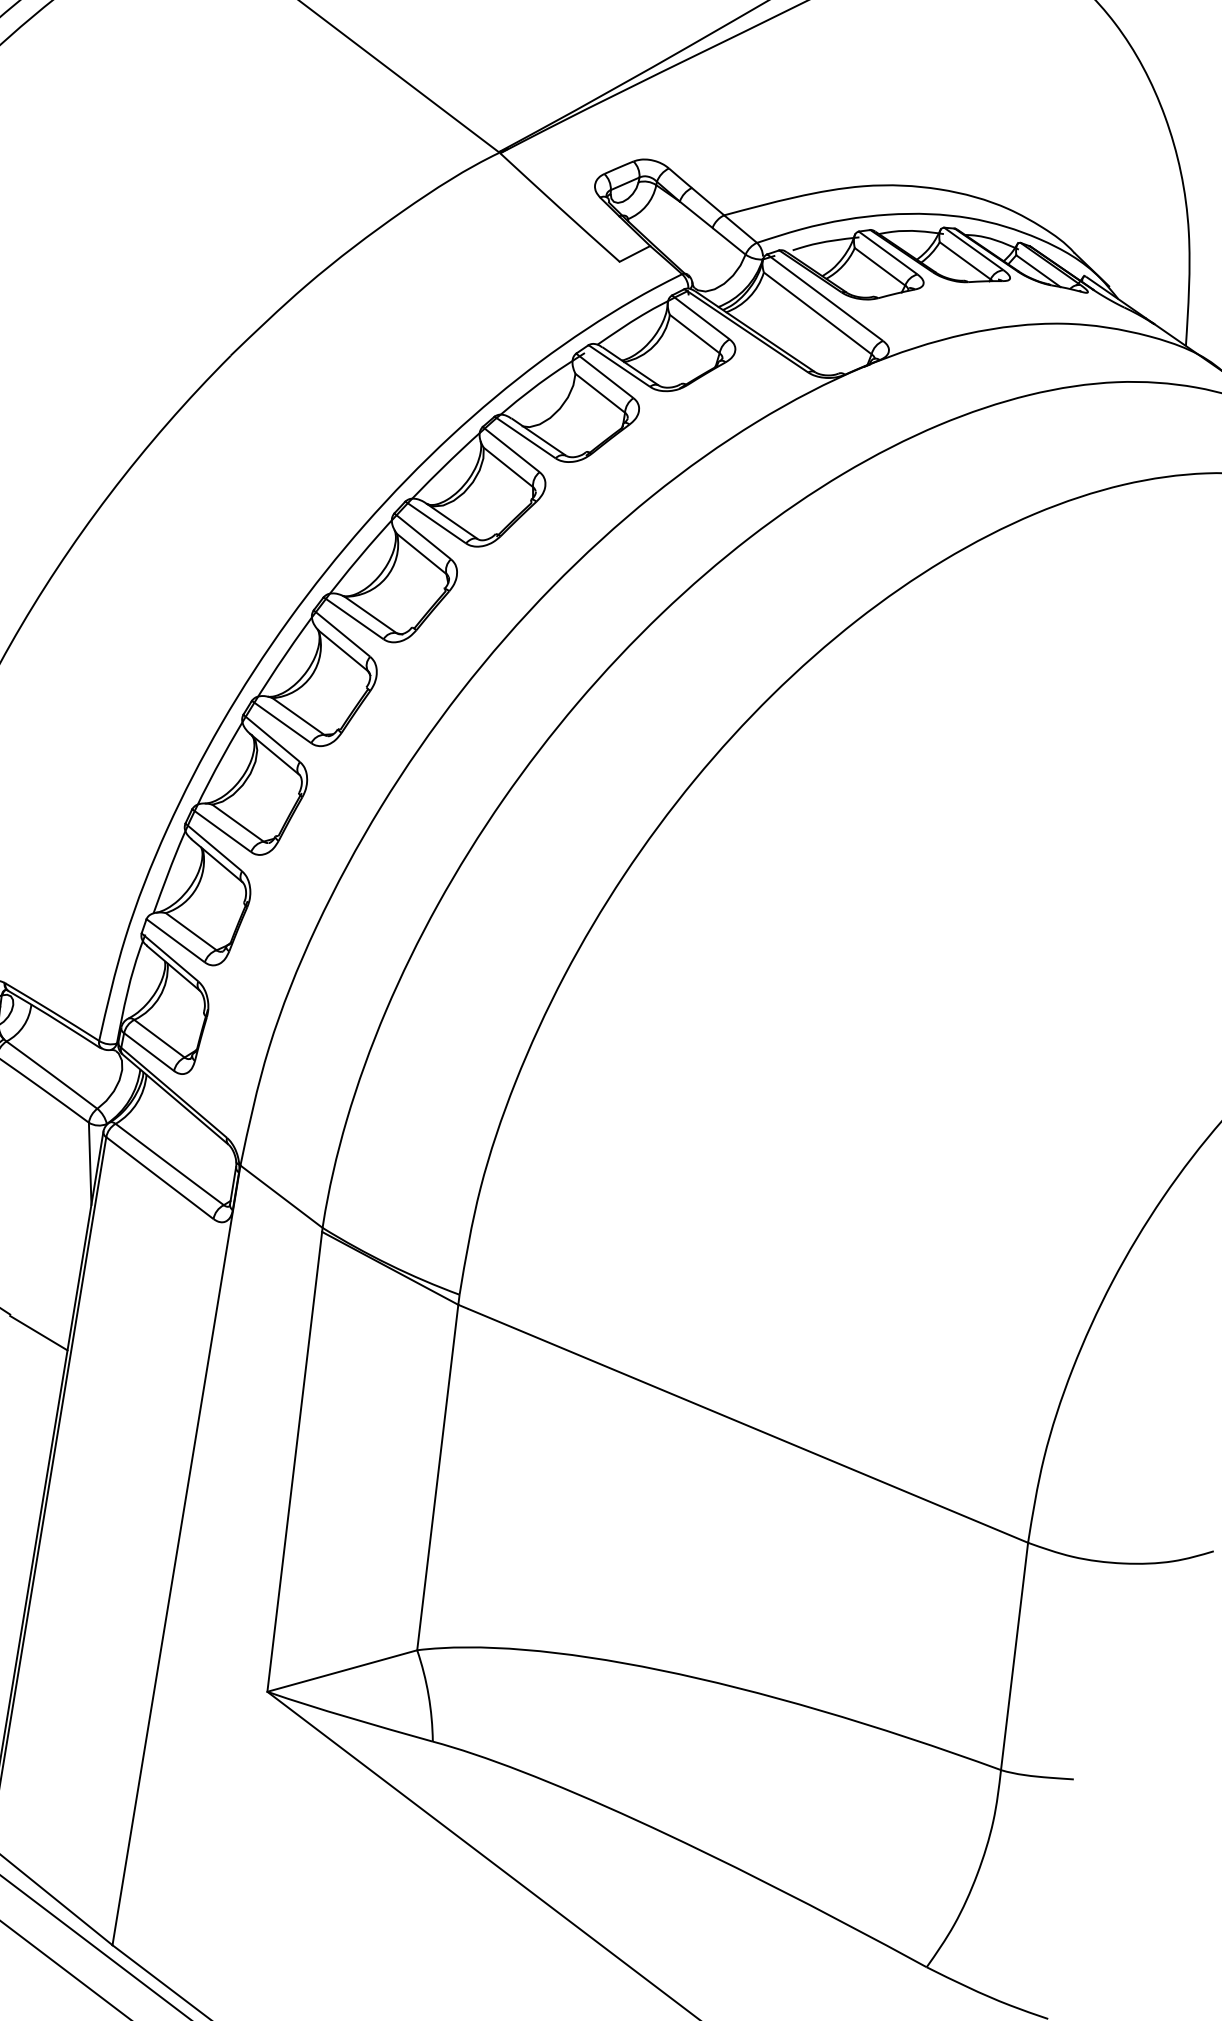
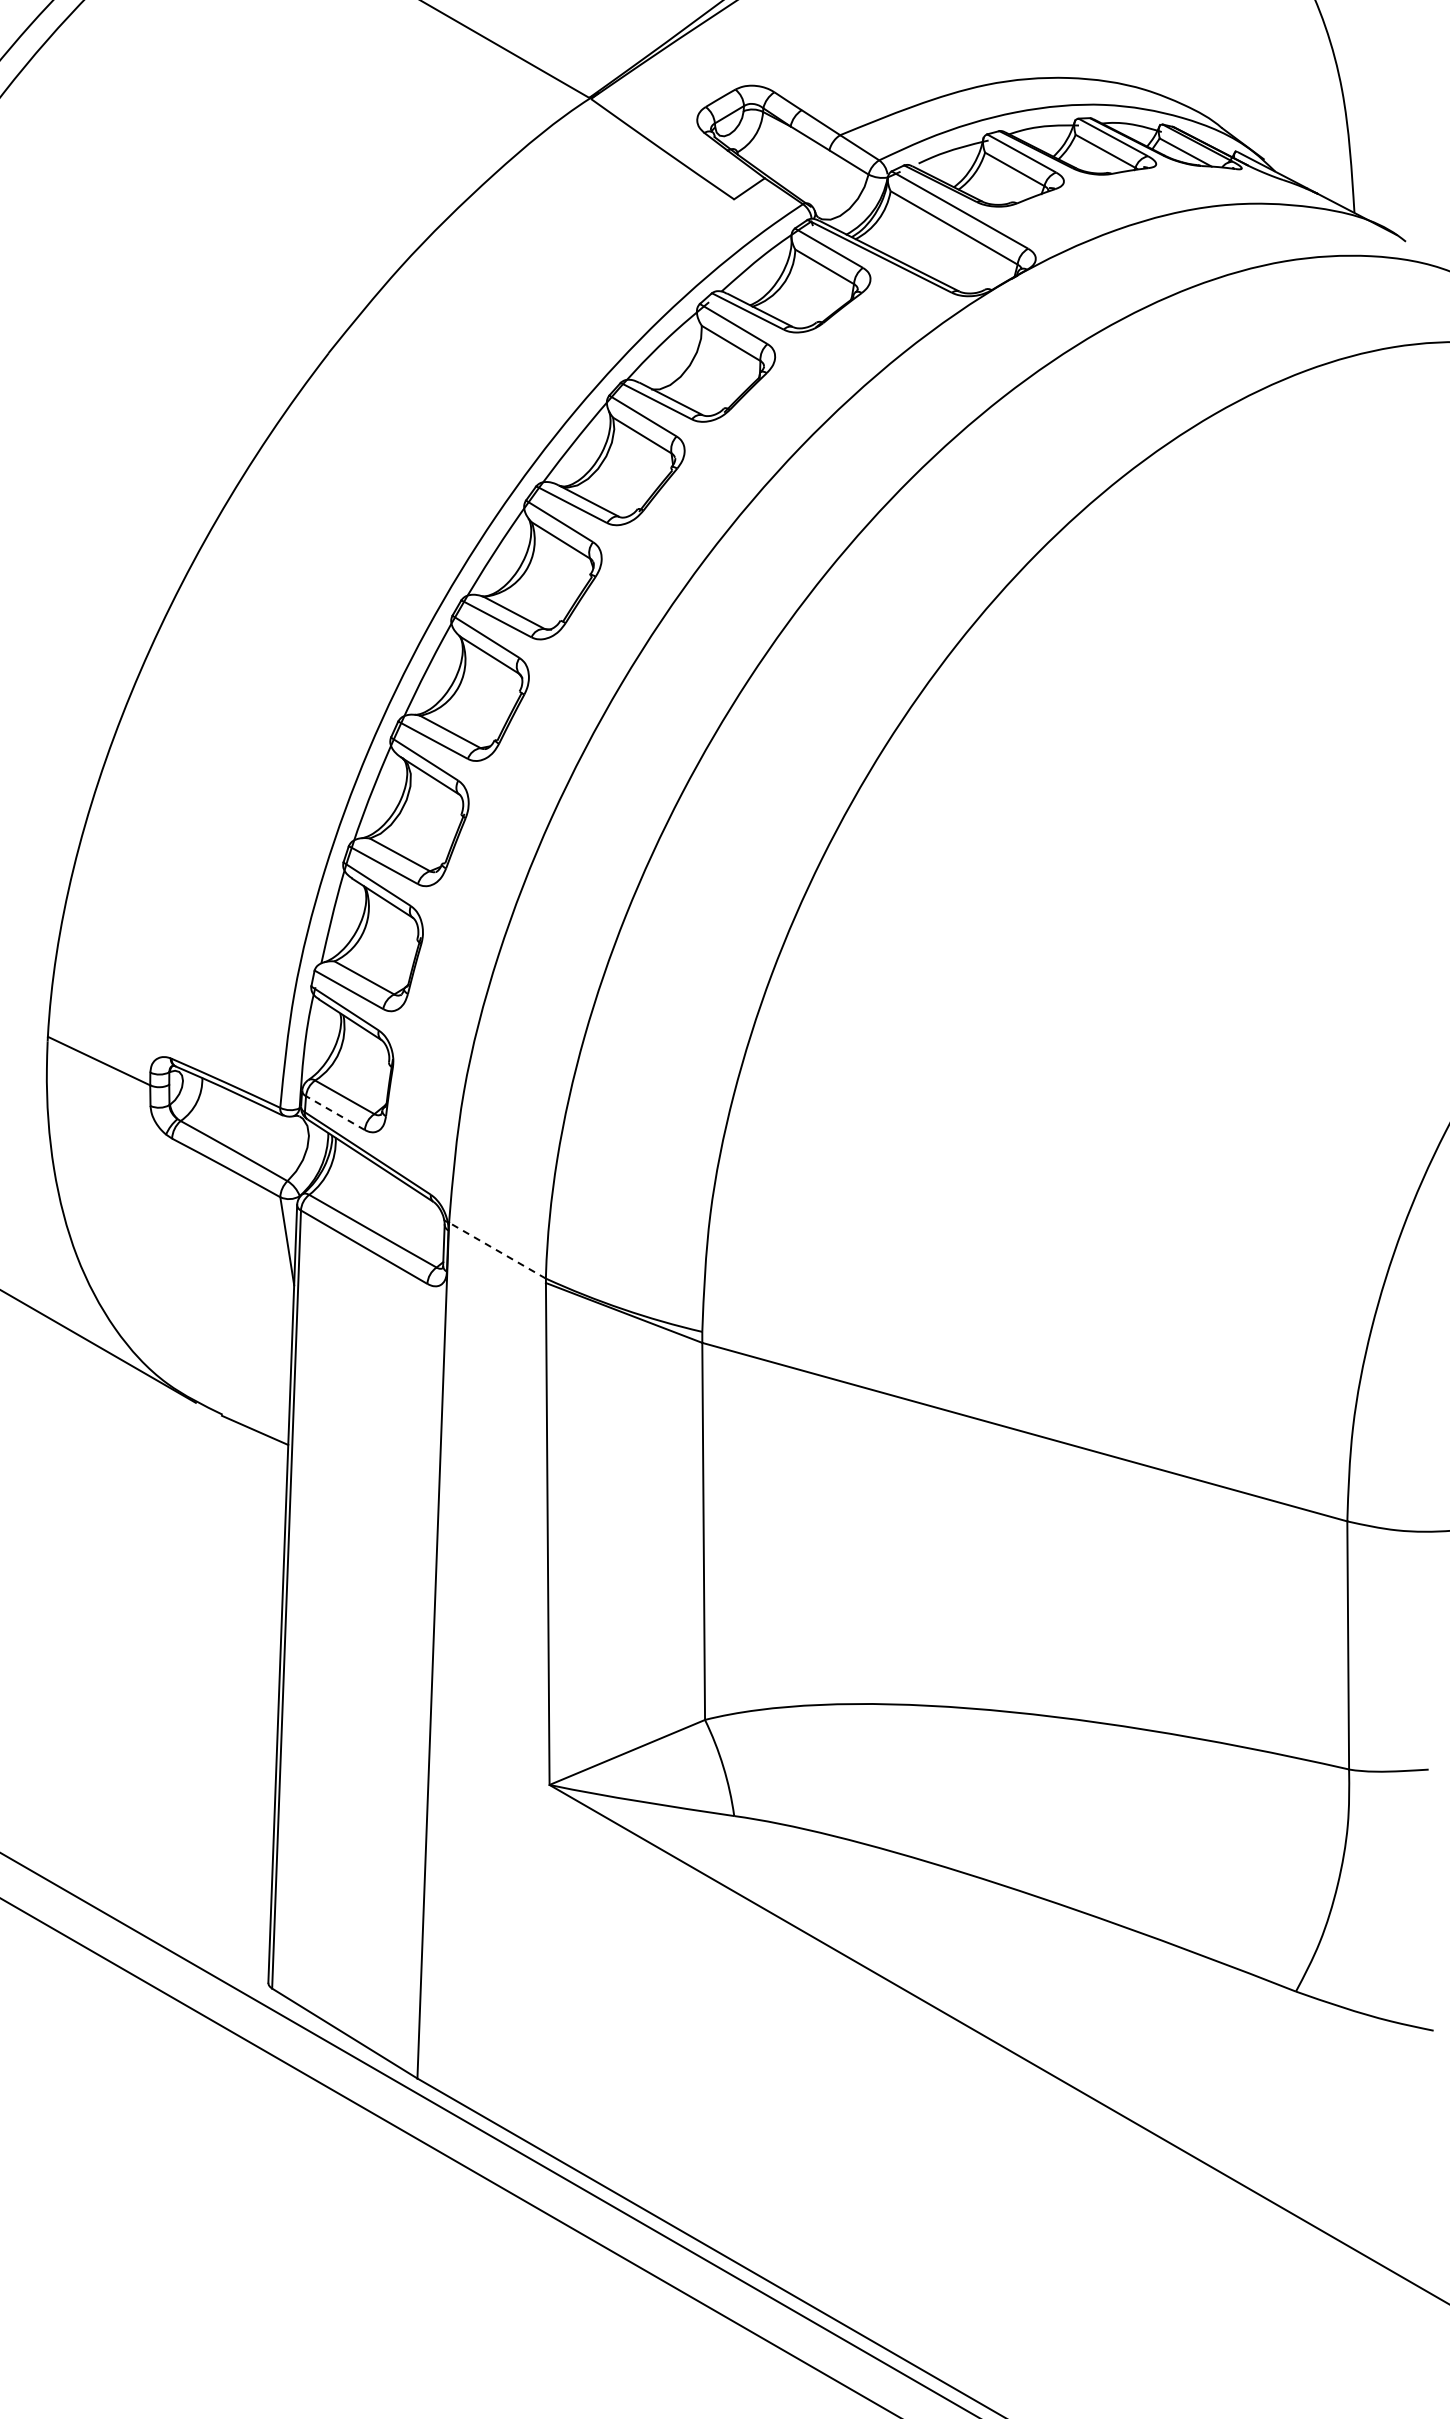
line: (149, 1052) -> (335, 1113), solid -> dashed
line: (281, 1196) -> (497, 1250), solid -> dashed

